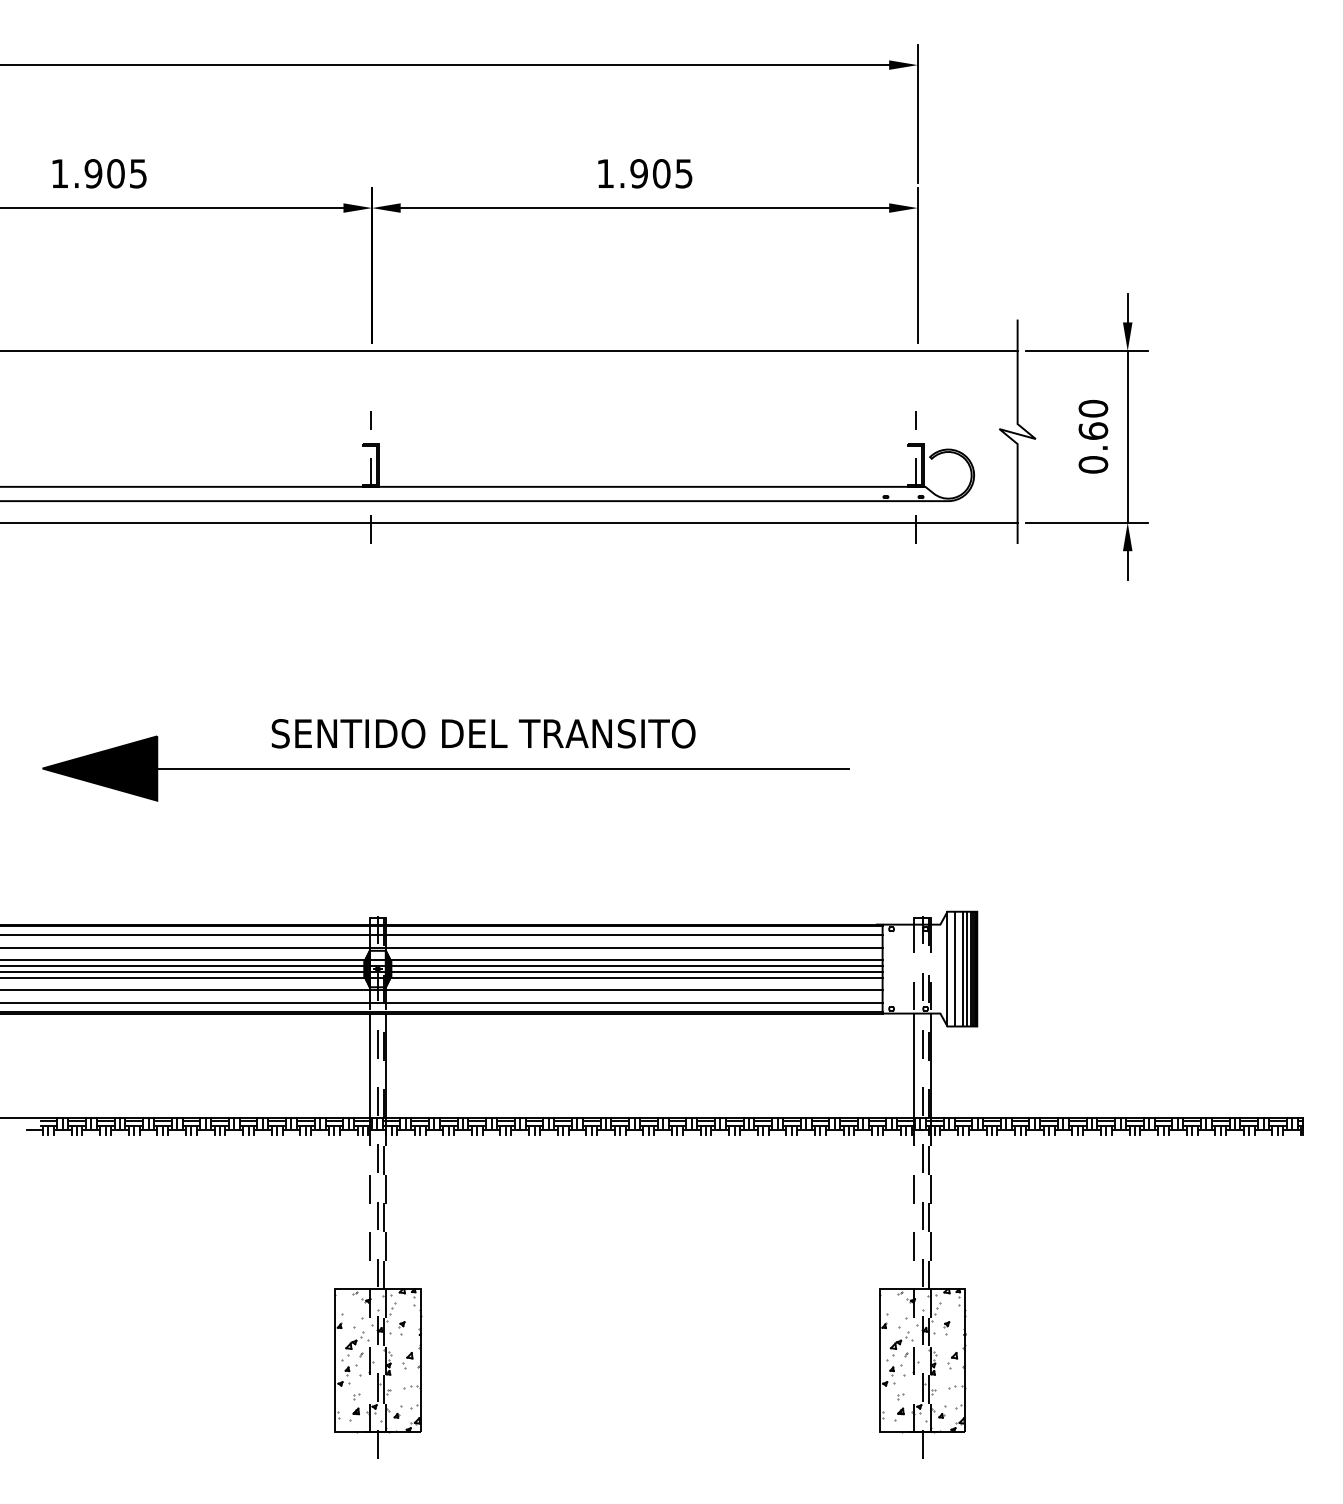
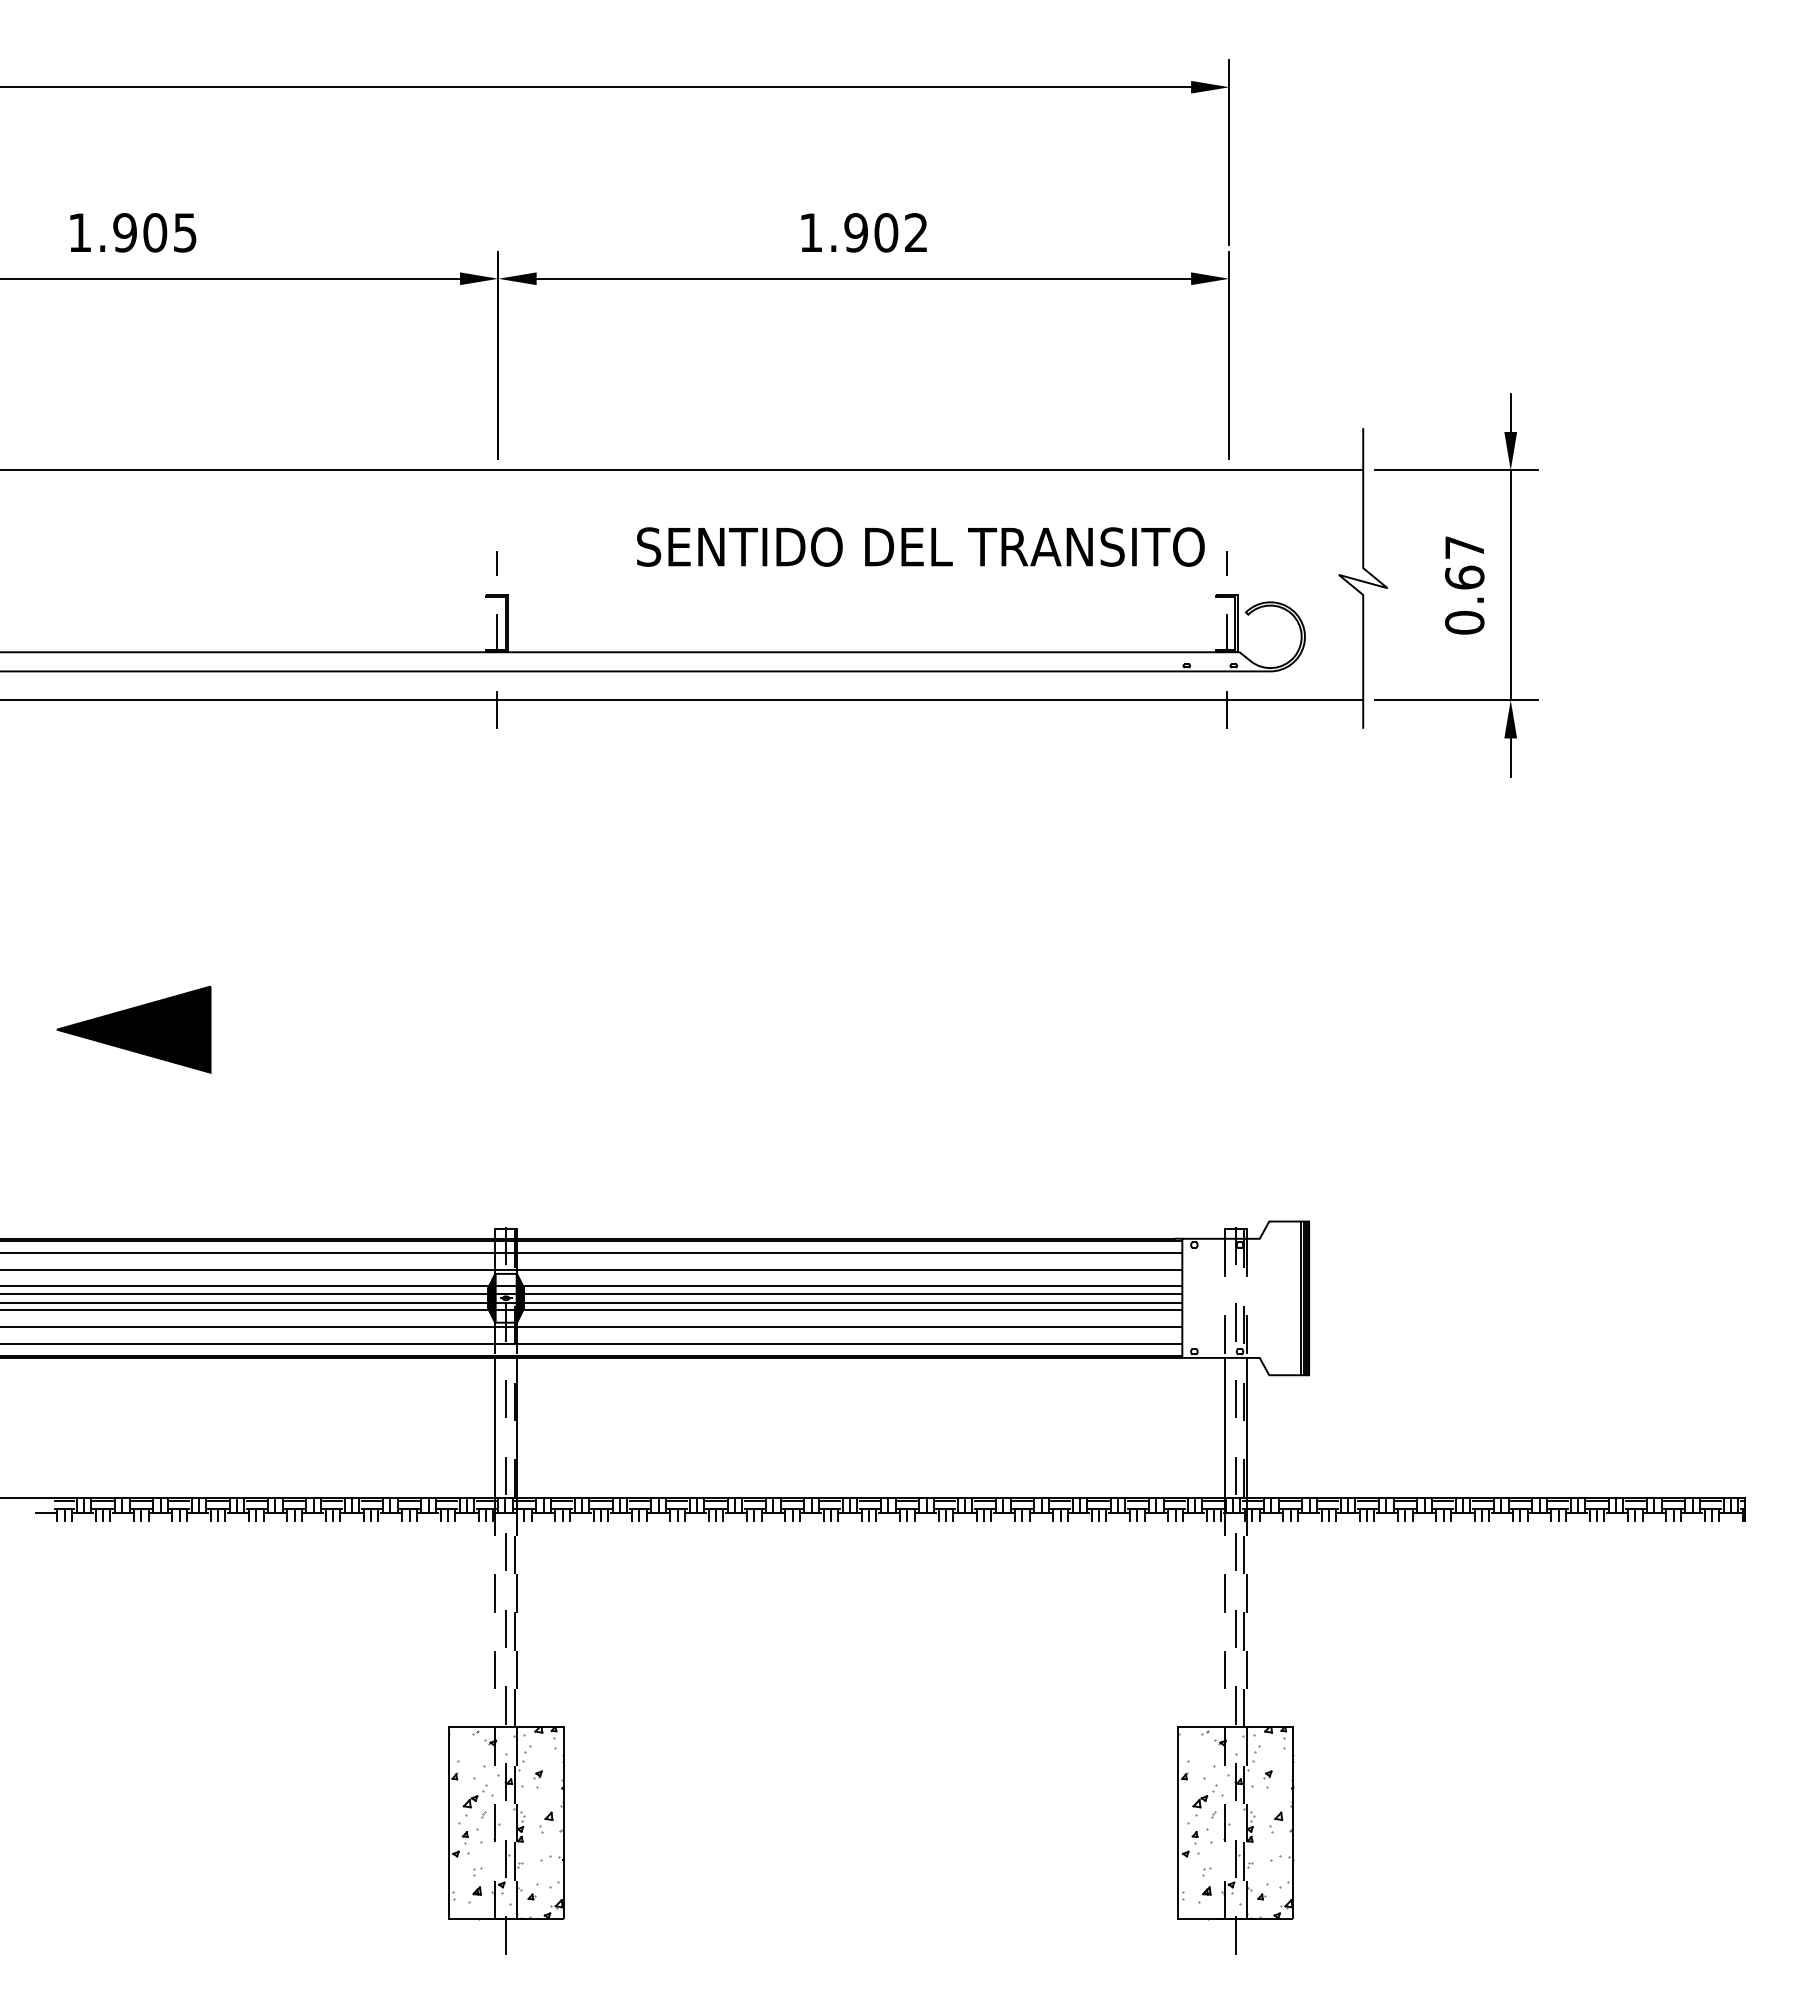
text: (684, 173) -> (916, 232), 1.905 -> 1.902
text: (1093, 408) -> (1464, 547), 0.60 -> 0.67
text: (483, 733) -> (920, 546), moved
line: (502, 768) -> (673, 1029), removed
line: (947, 969) -> (1269, 1298), removed
line: (955, 969) -> (1279, 1298), removed
line: (963, 969) -> (1290, 1298), removed
line: (967, 969) -> (1295, 1298), removed

